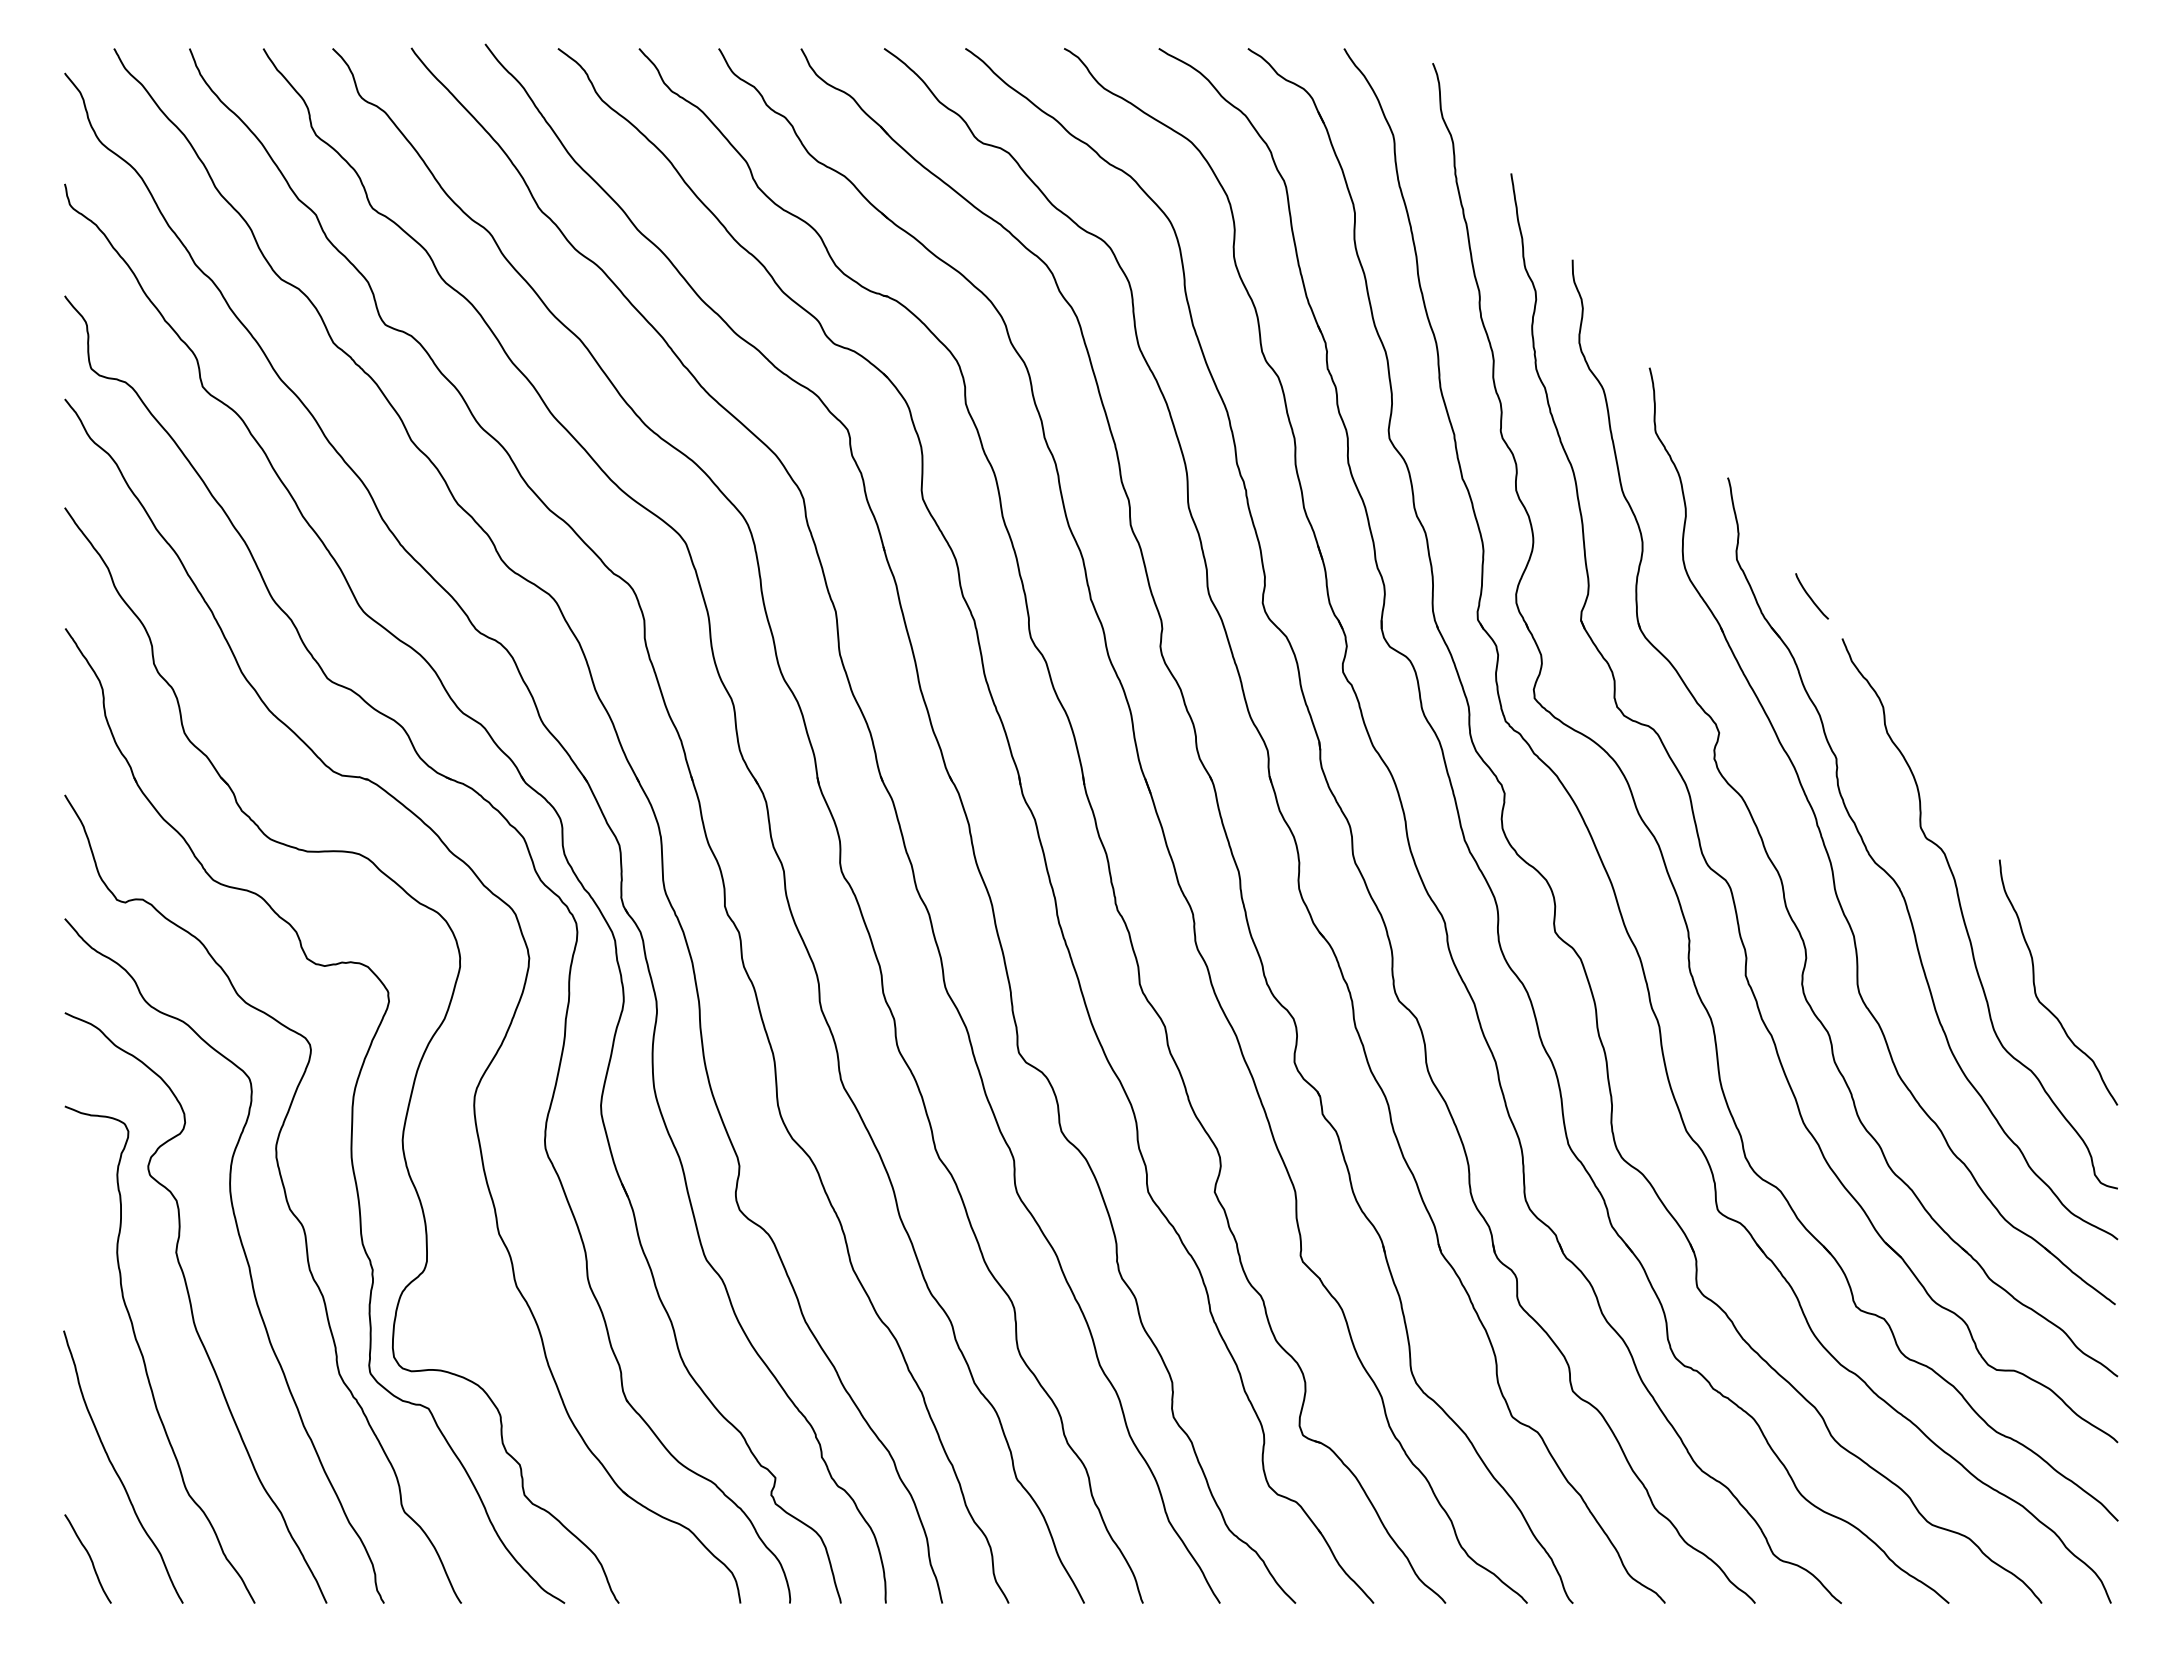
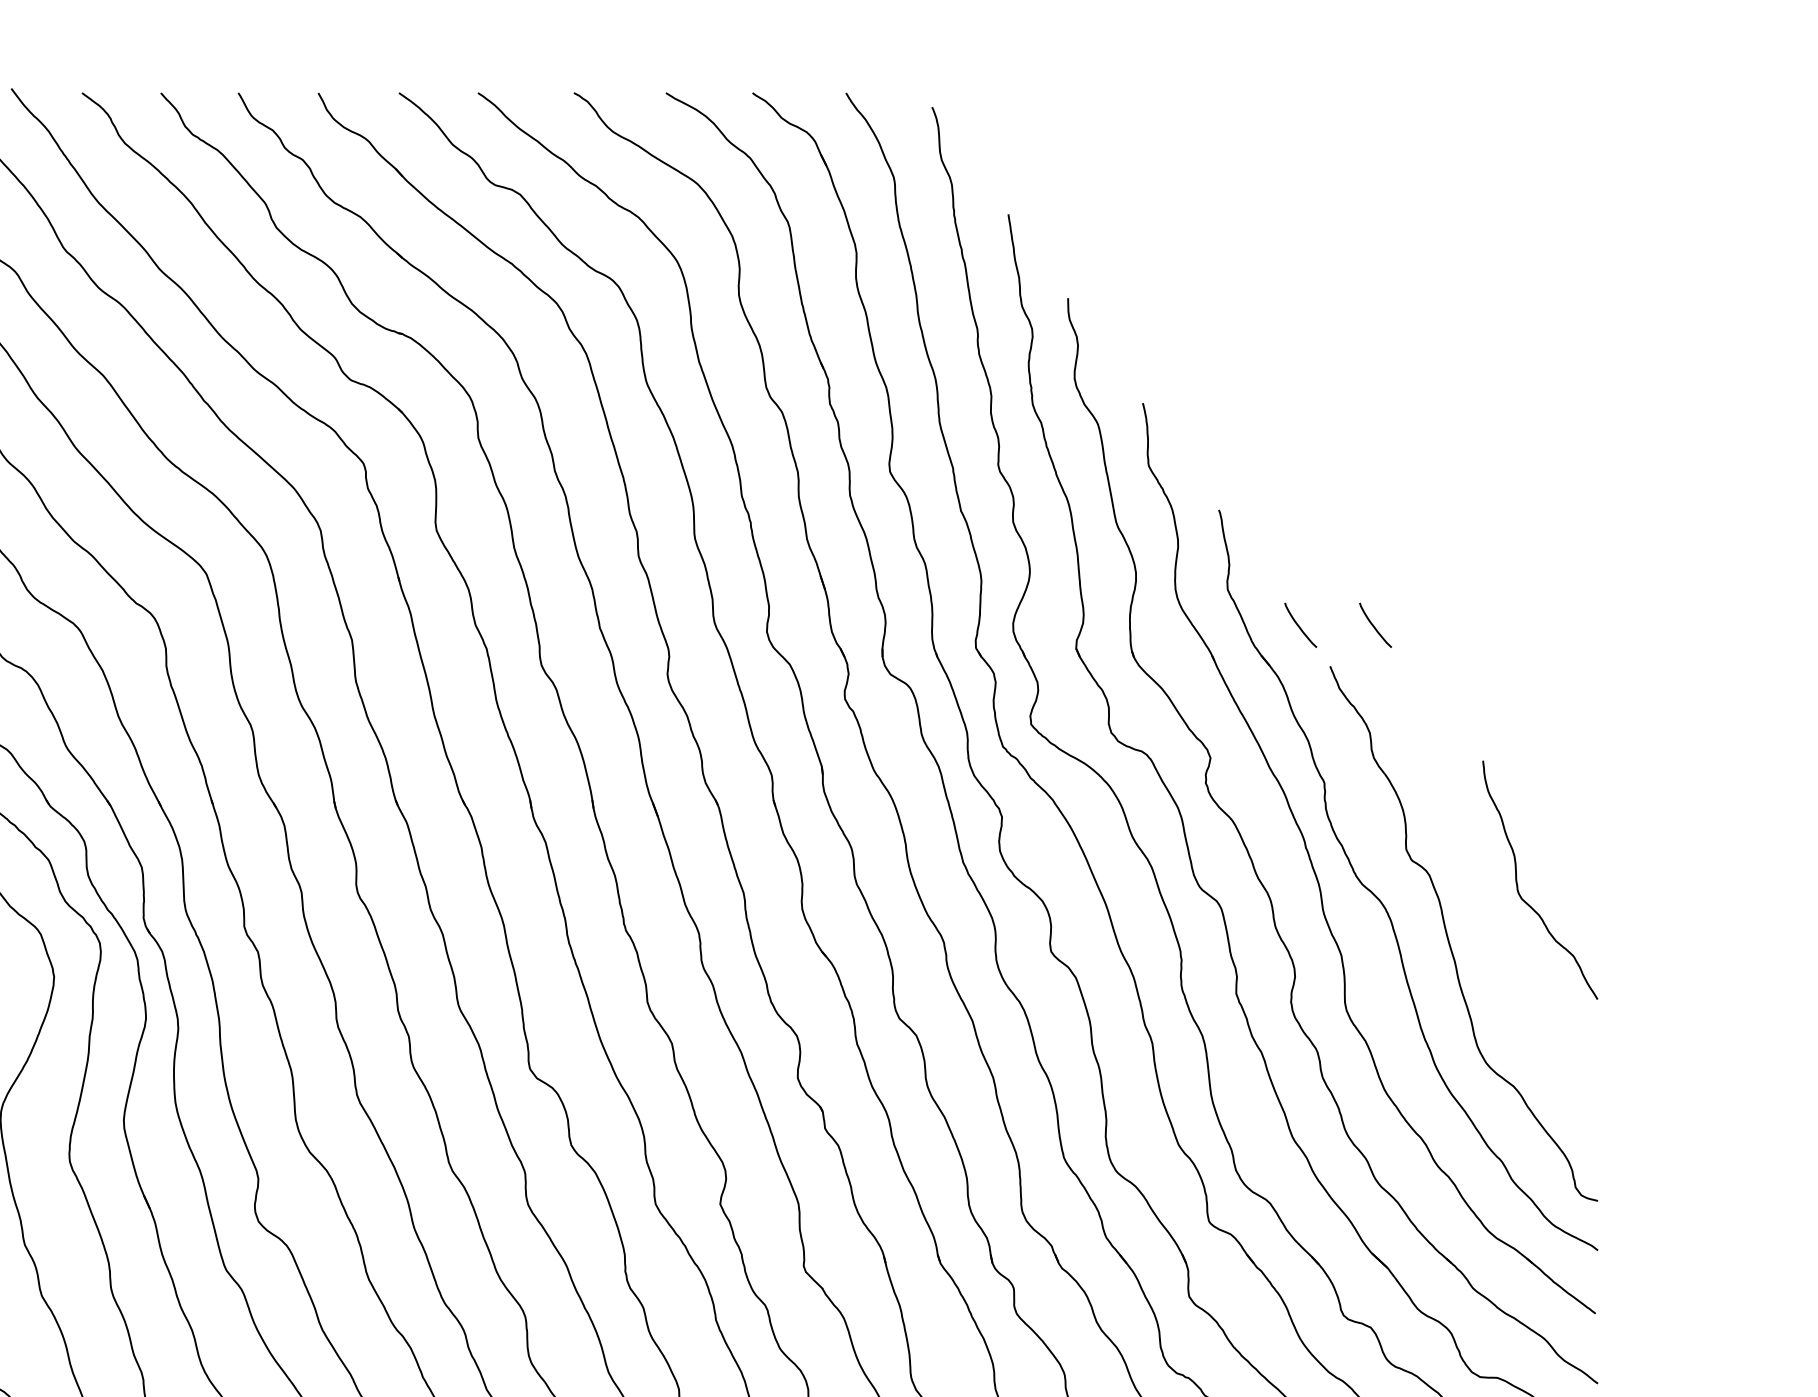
curve: (1887, 596) -> (1374, 625), added
curve: (2035, 985) -> (1517, 882), moved

